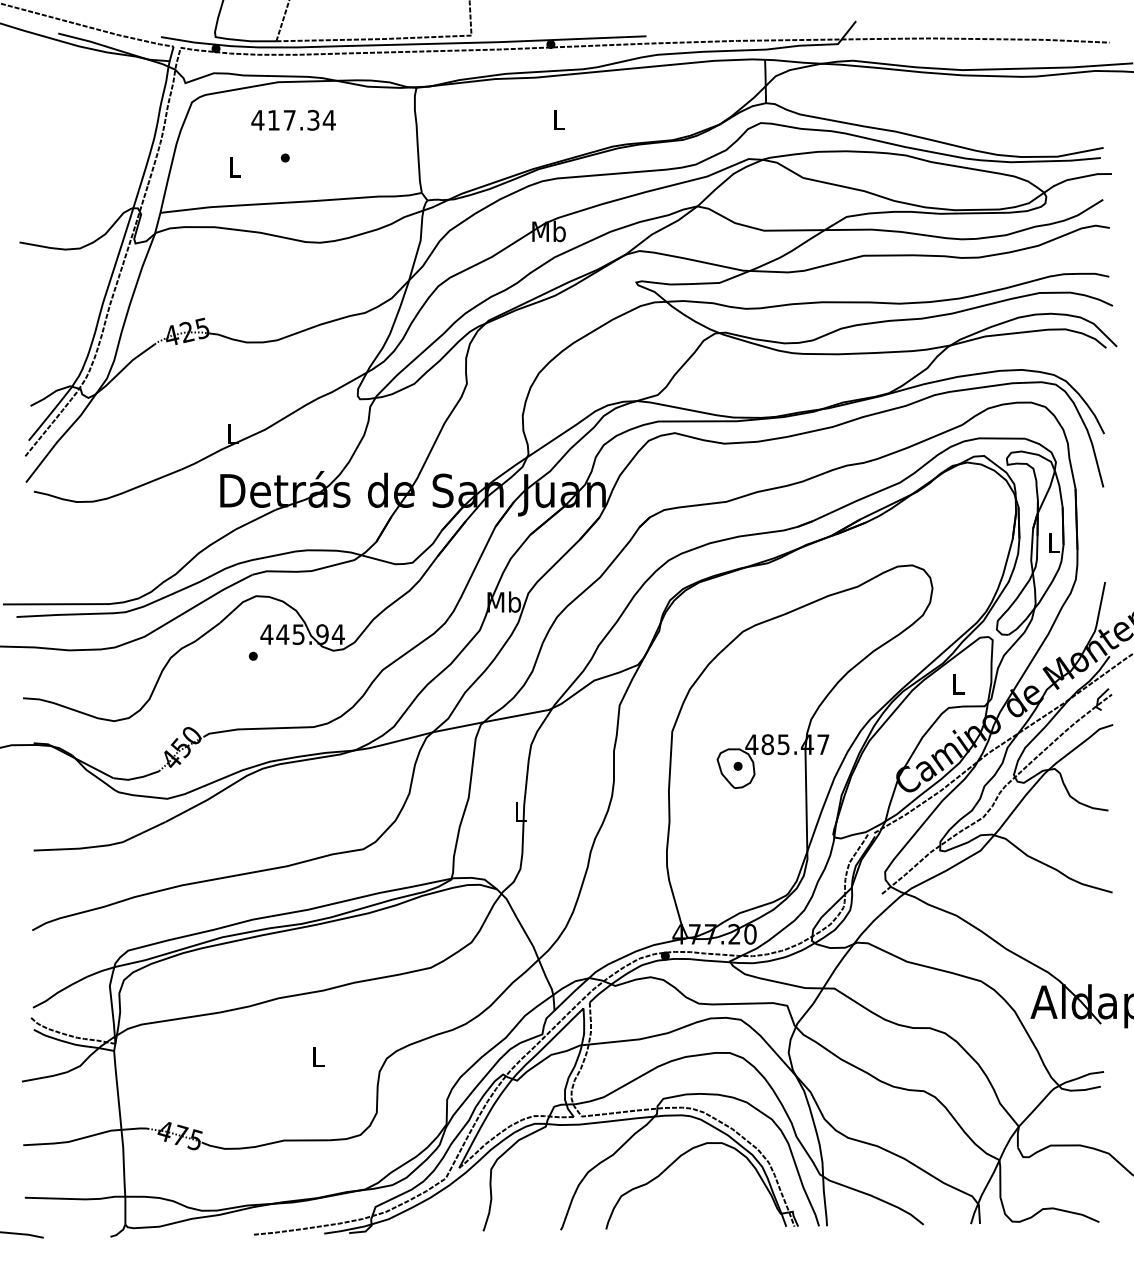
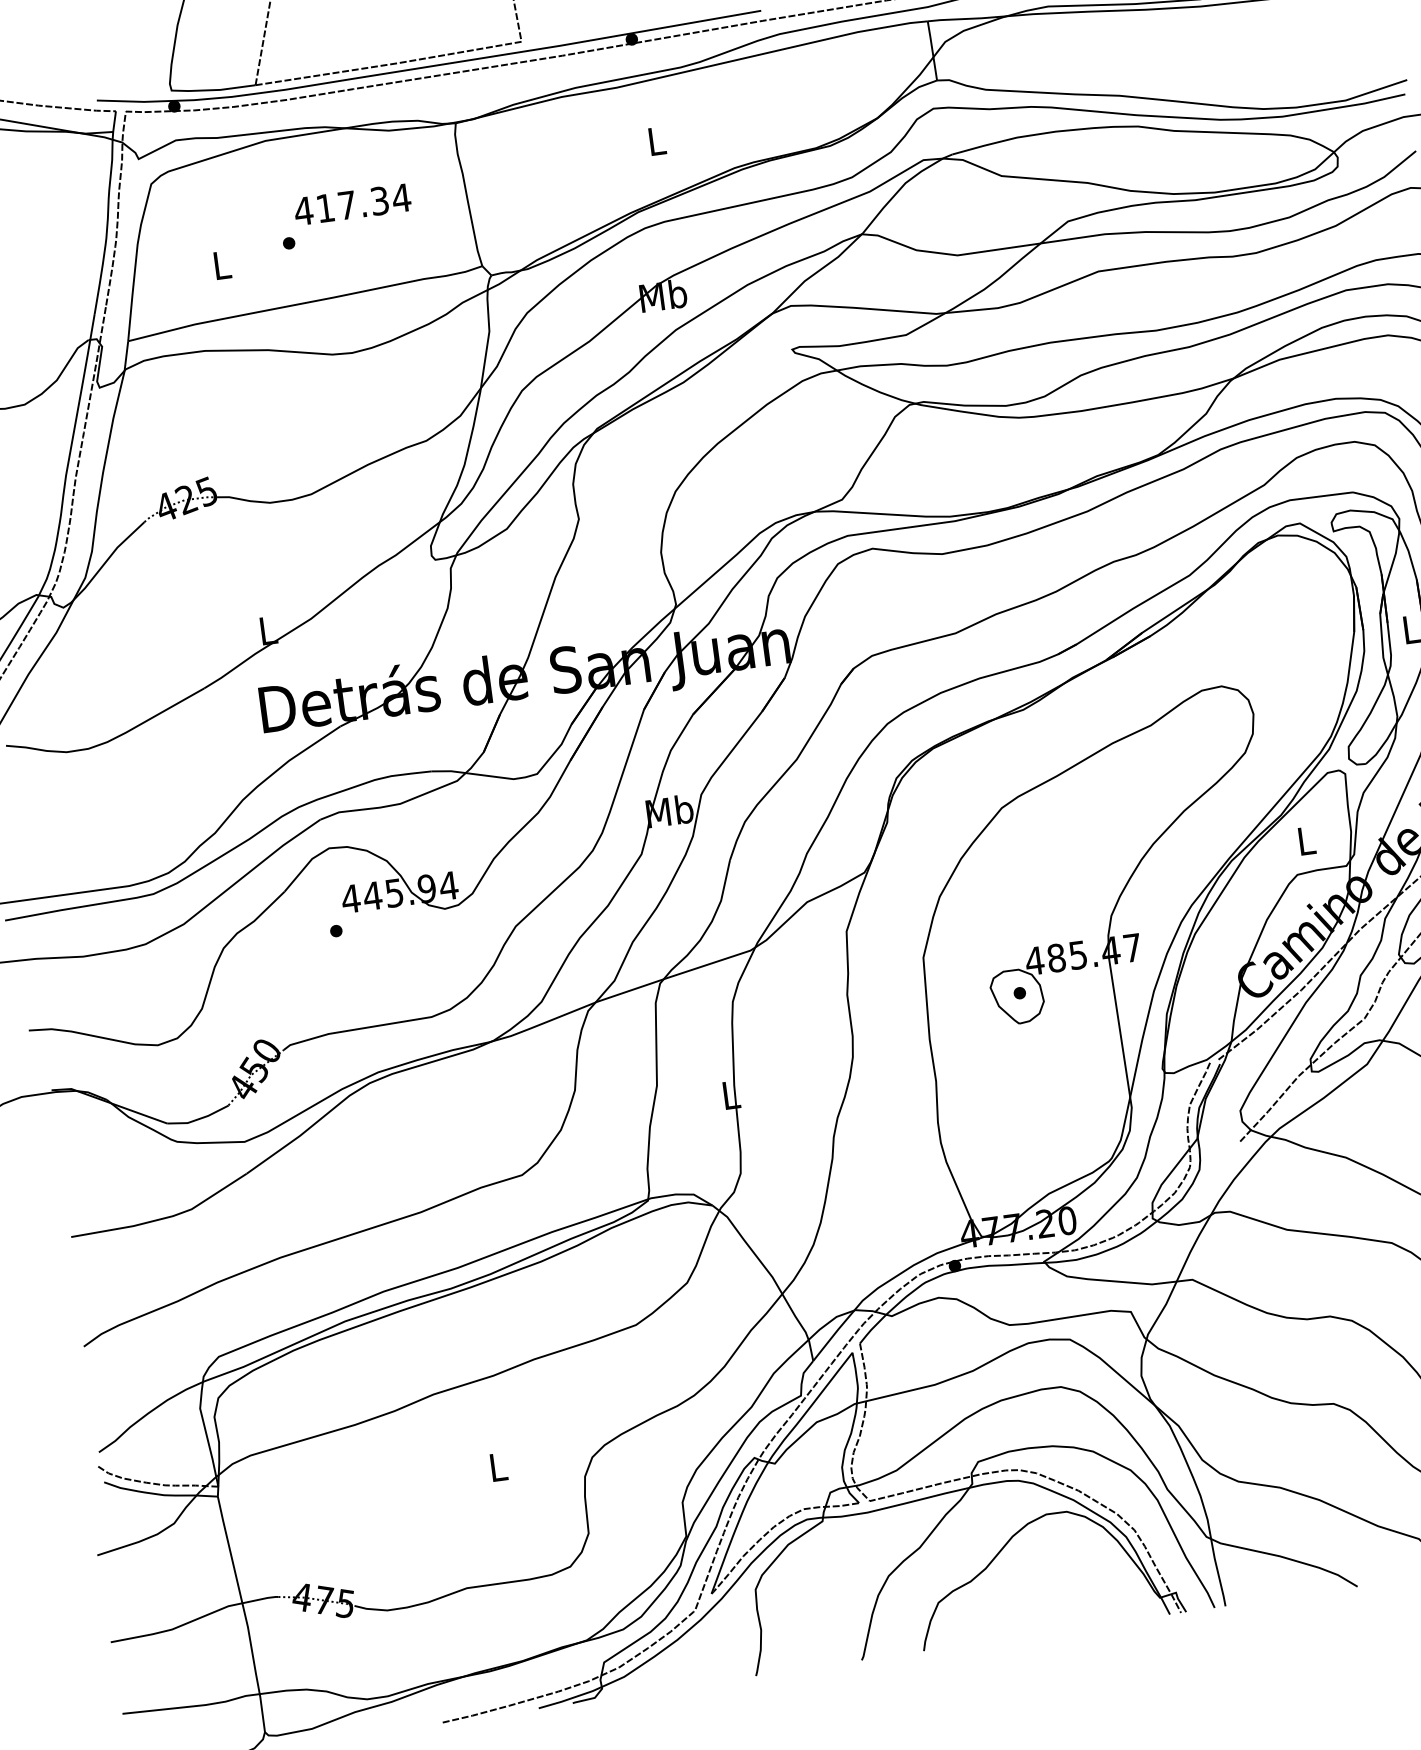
text: (293, 120) -> (352, 204), moved

